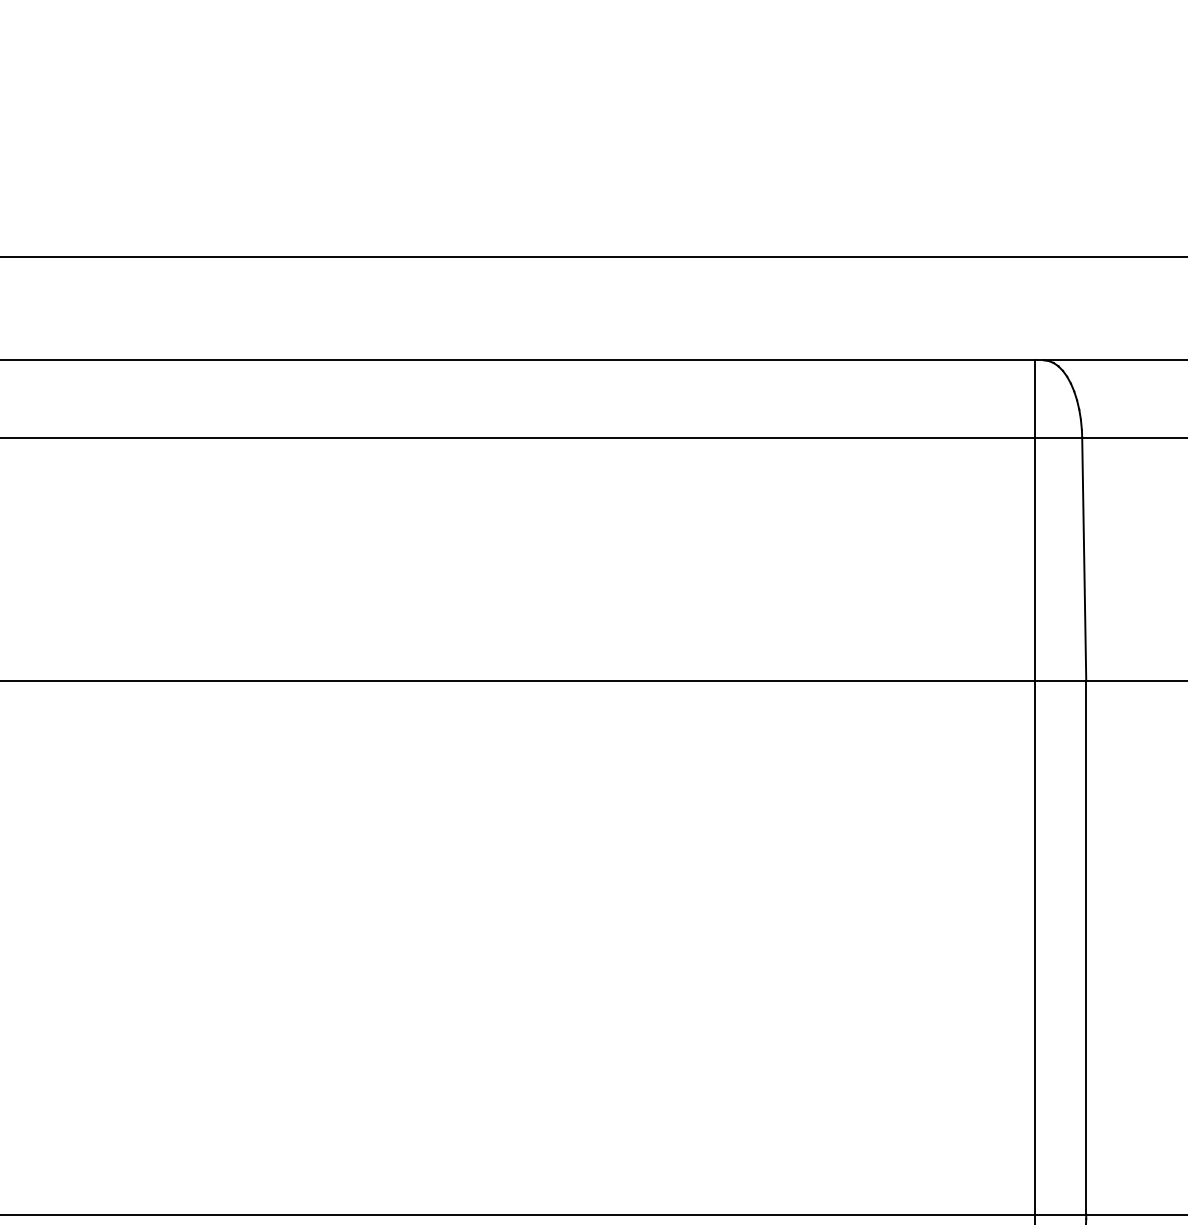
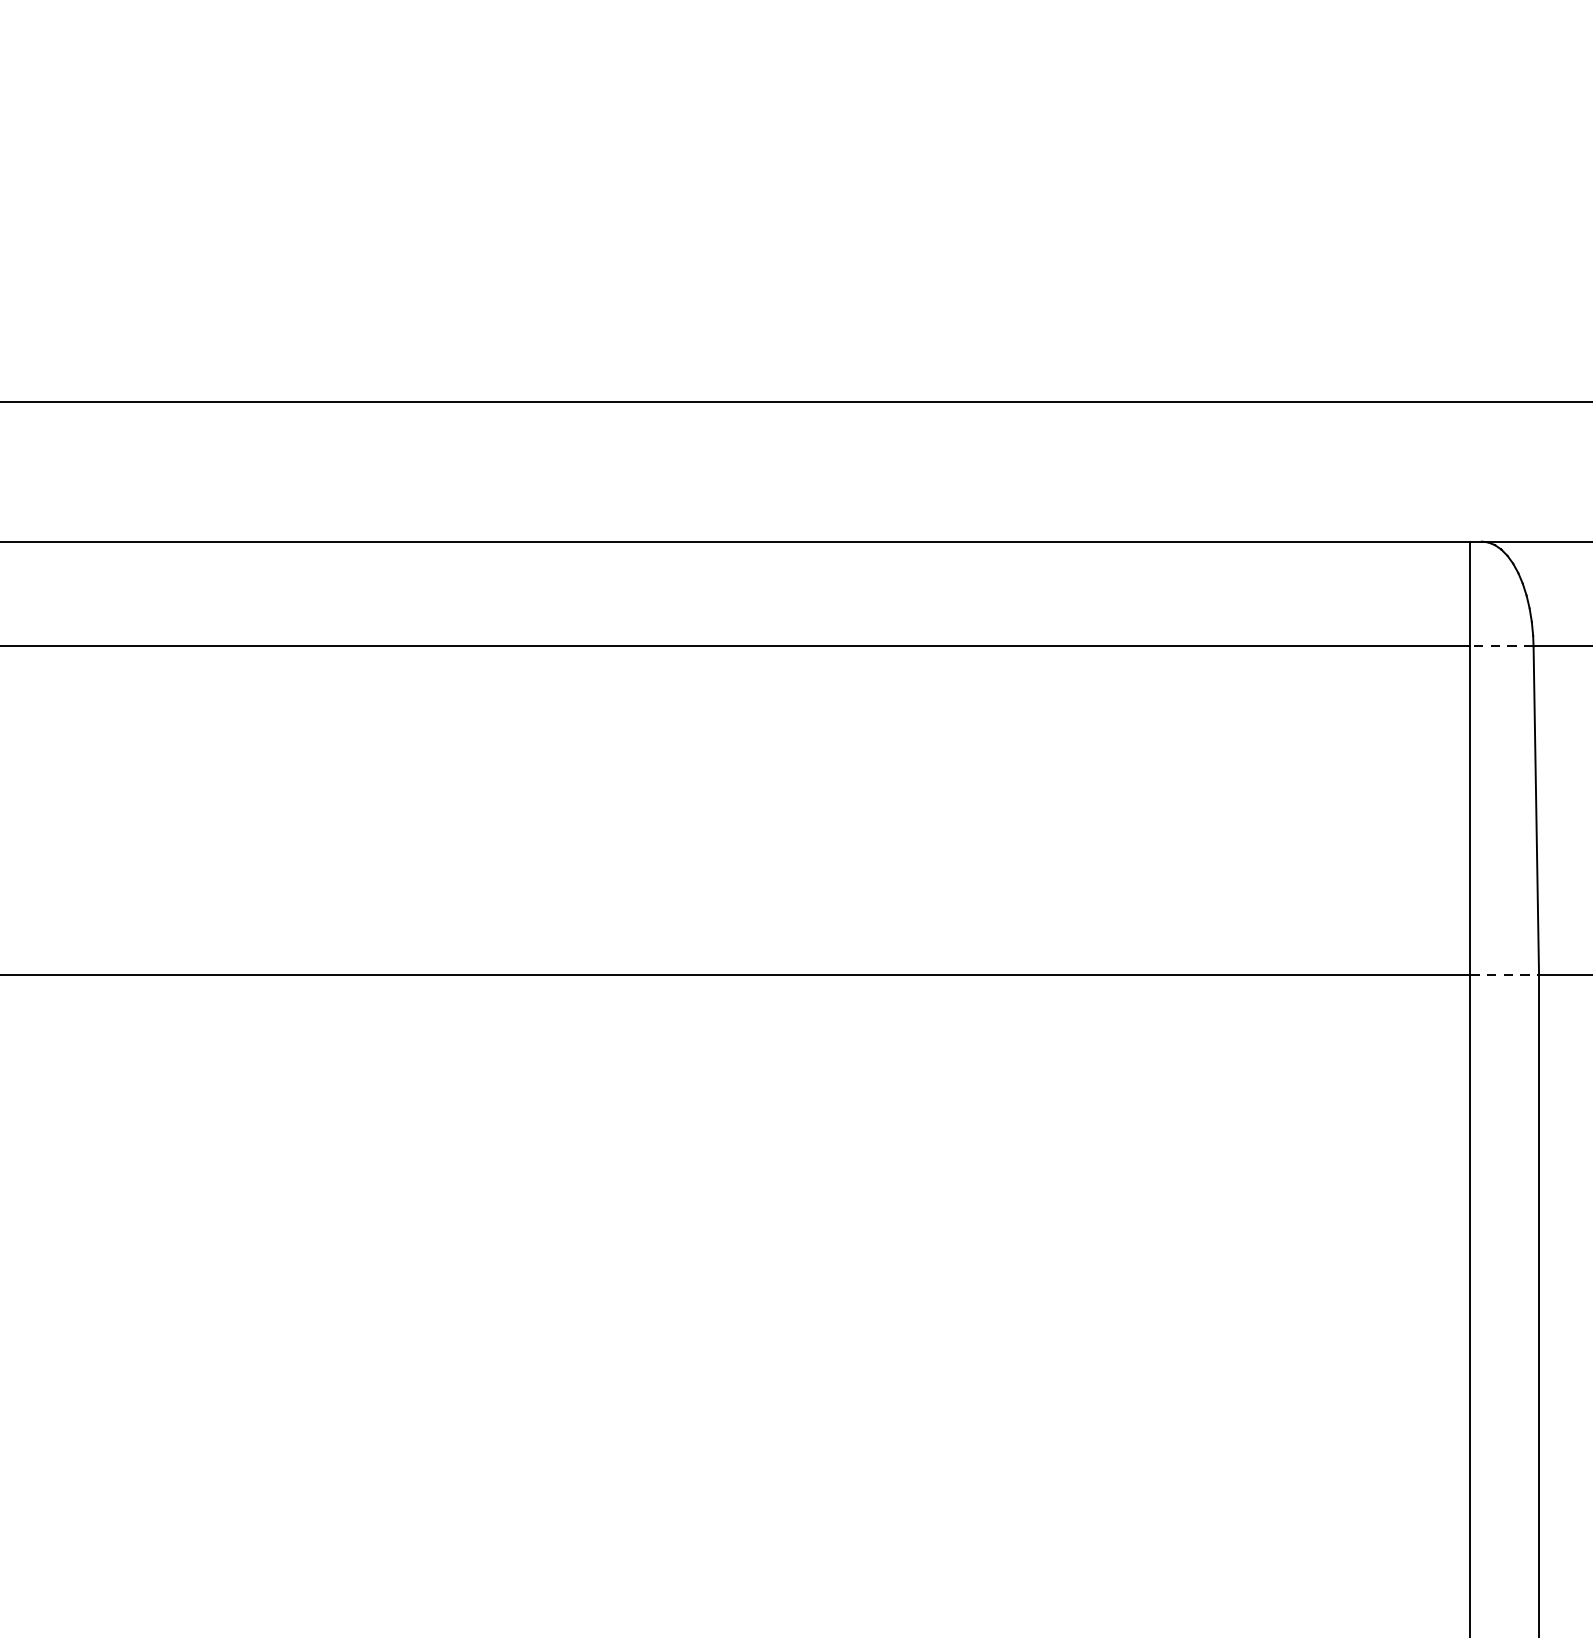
line: (1058, 437) -> (1501, 646), solid -> dashed
line: (1061, 680) -> (1505, 975), solid -> dashed

